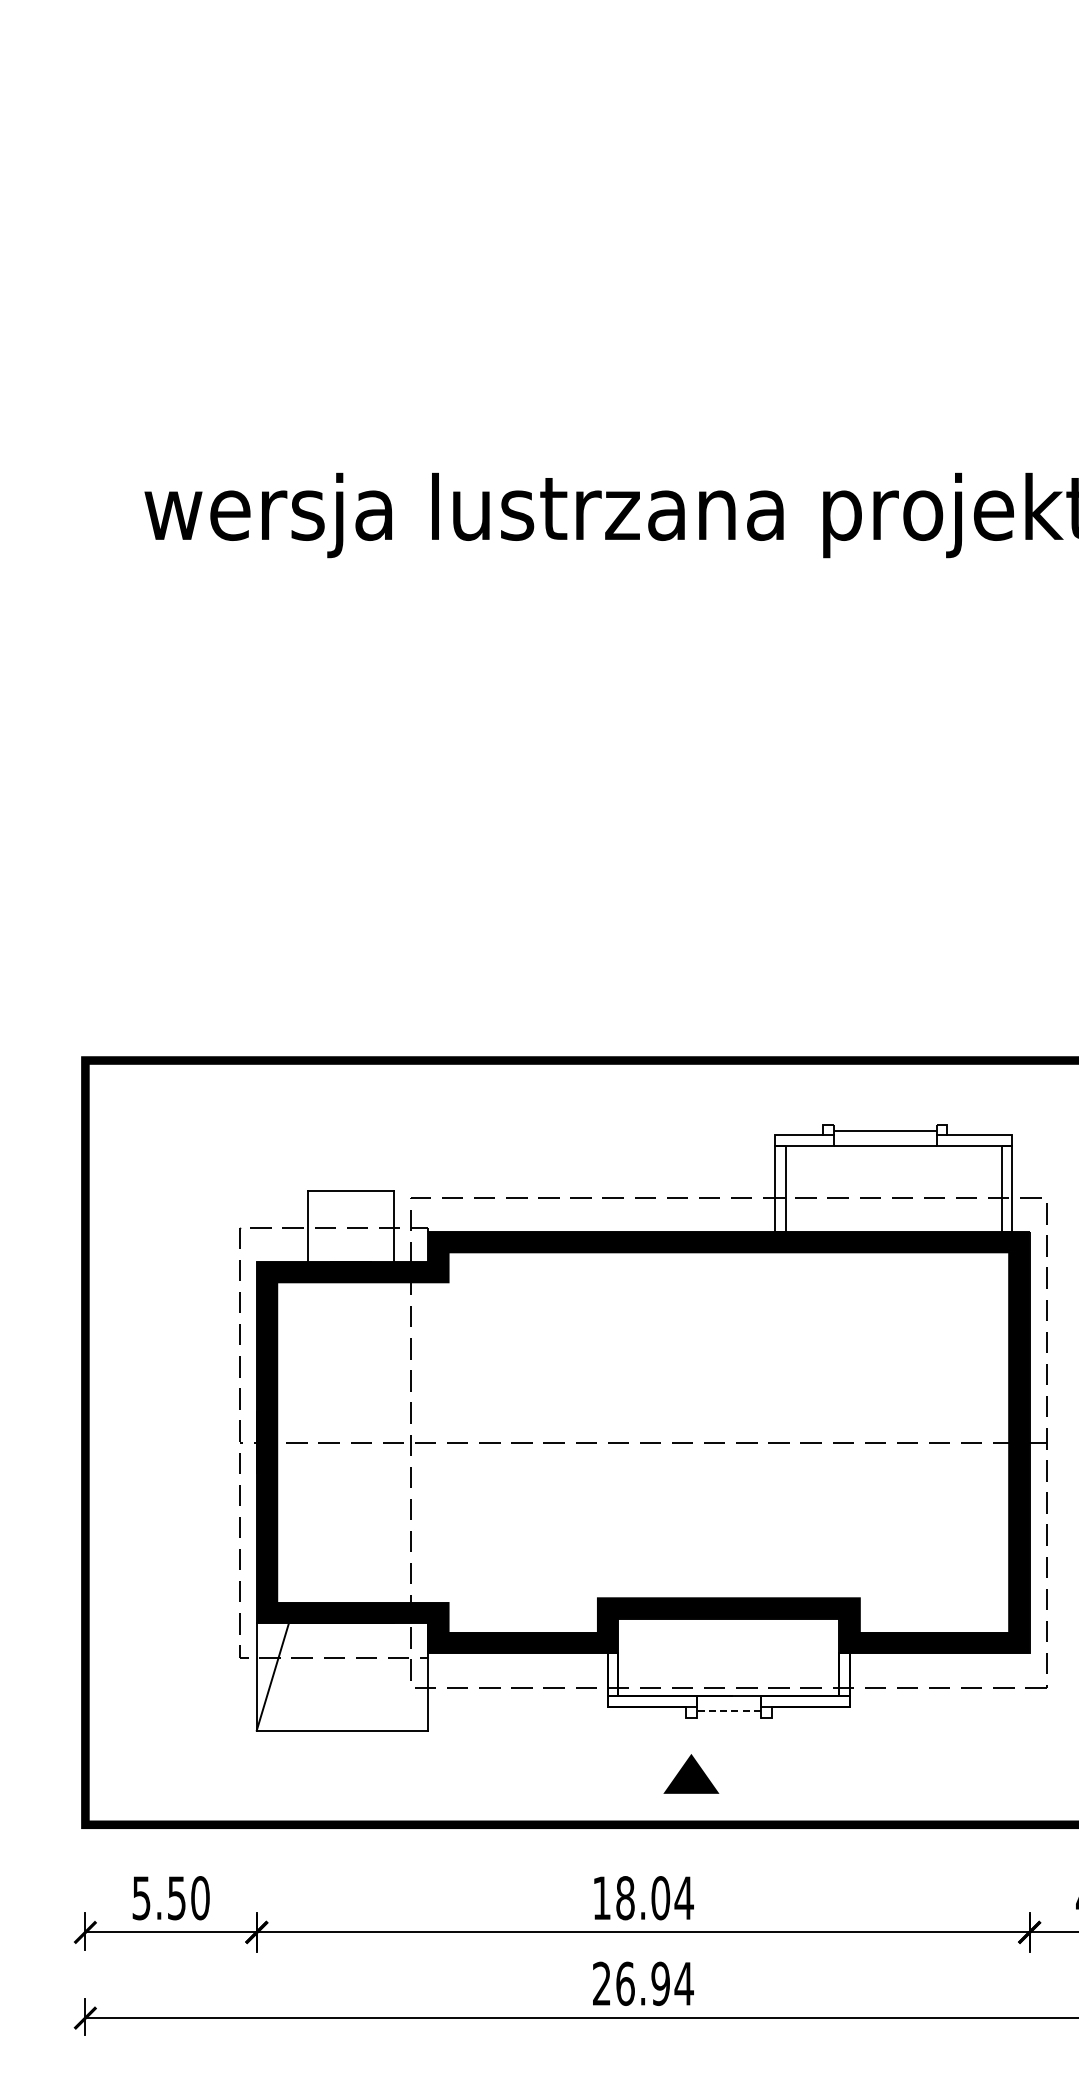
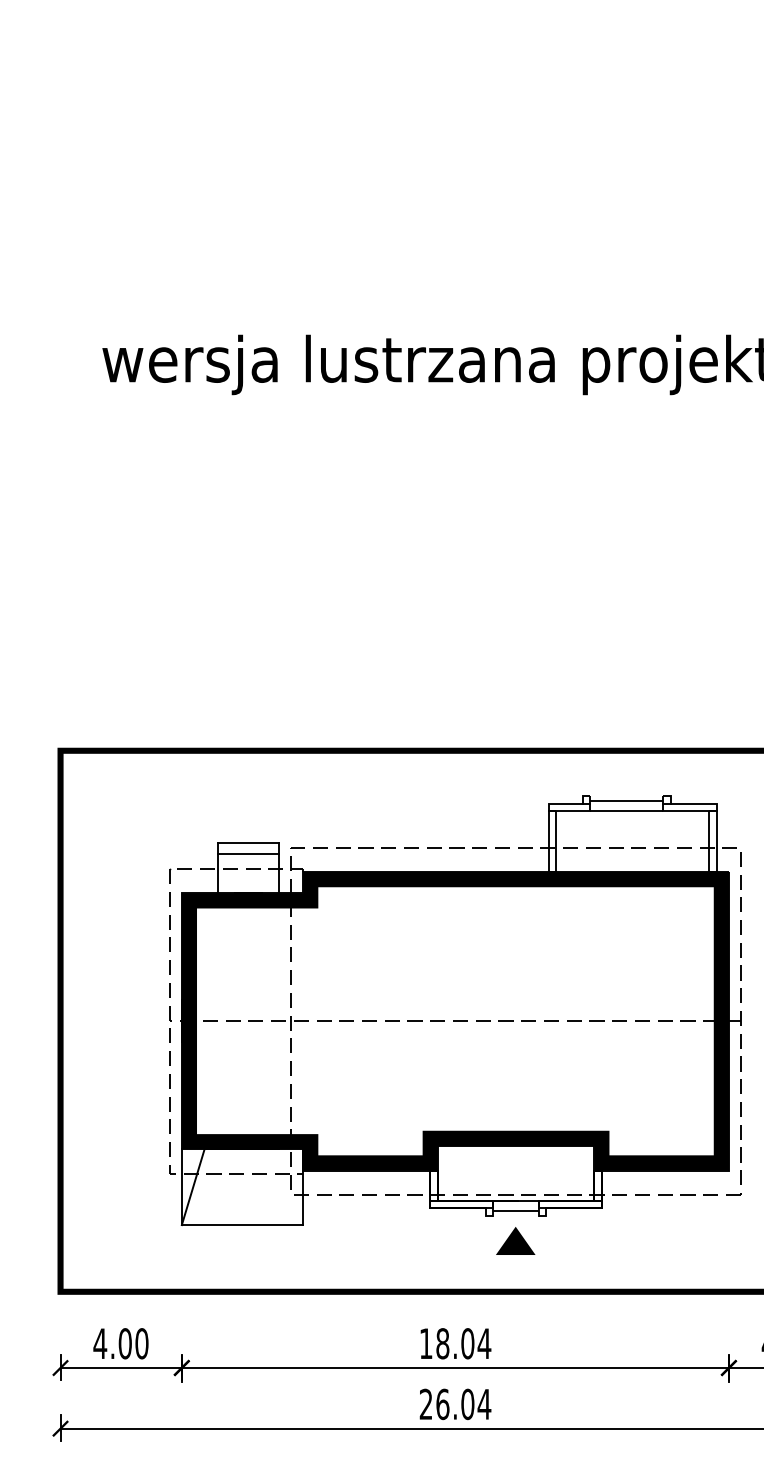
line: (350, 1206) -> (248, 854), added
line: (728, 1711) -> (515, 1211), dashed -> solid
part: (691, 1773) -> (515, 1240), moved
text: (158, 1898) -> (112, 1343), 5.50 -> 4.00
text: (660, 1983) -> (467, 1404), 26.94 -> 26.04

